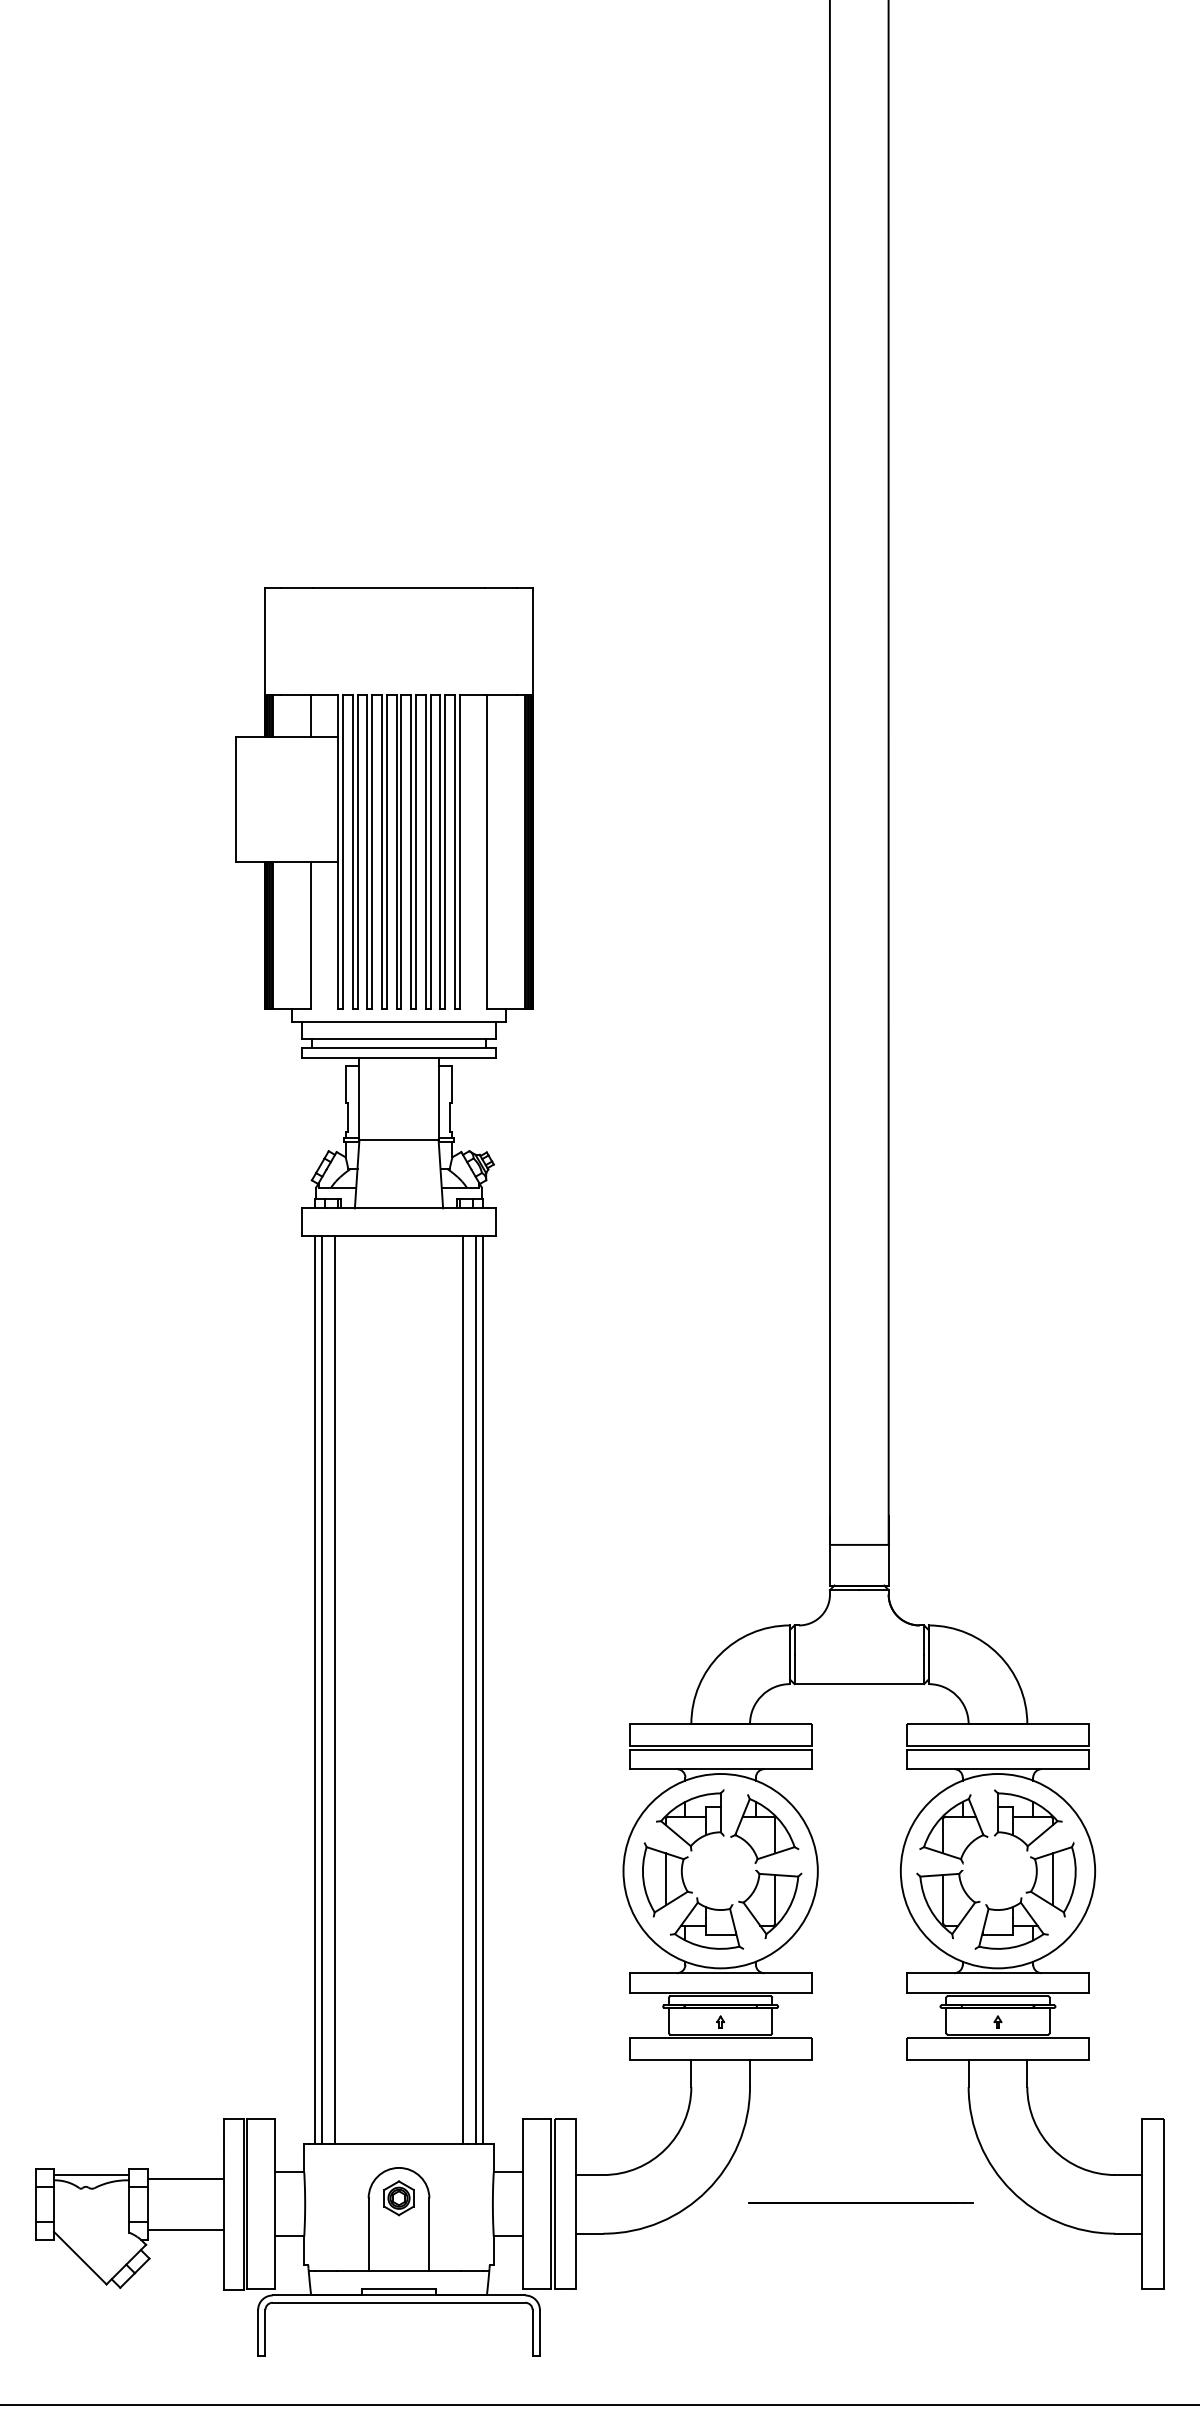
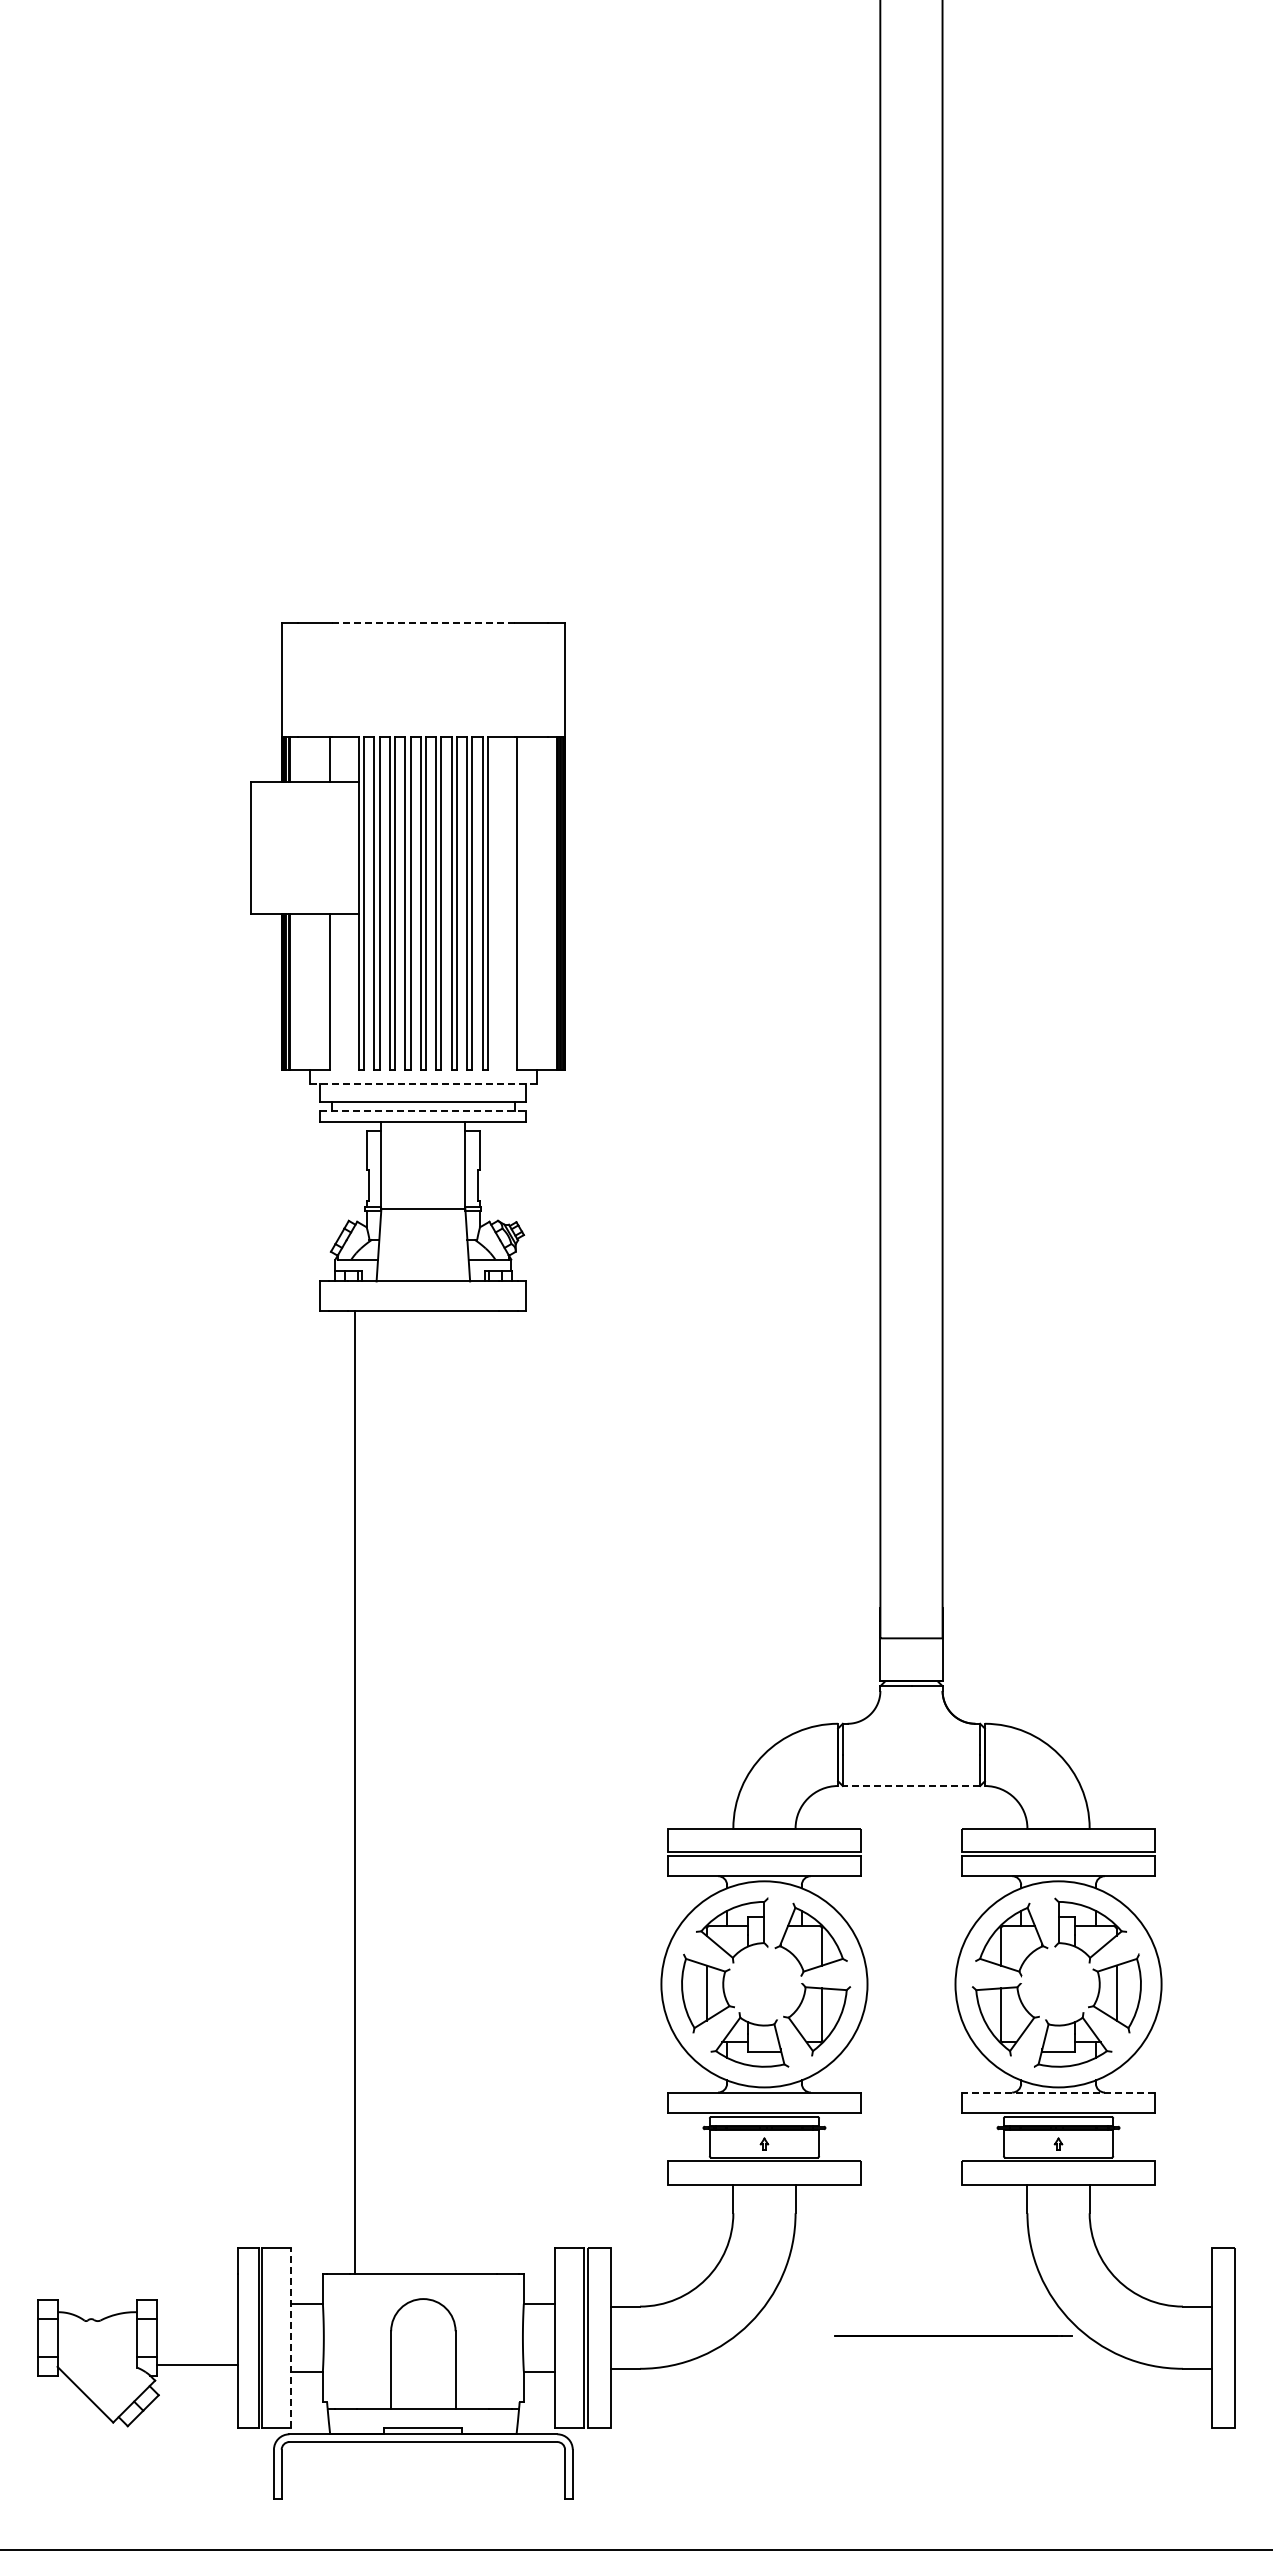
line: (399, 587) -> (423, 623), solid -> dashed
line: (398, 1022) -> (422, 1084), solid -> dashed
line: (399, 1048) -> (423, 1111), solid -> dashed
line: (859, 1684) -> (911, 1786), solid -> dashed
line: (314, 1690) -> (333, 1792), removed
line: (321, 1690) -> (341, 1792), removed
line: (463, 1690) -> (491, 1792), removed
line: (476, 1690) -> (505, 1792), removed
line: (483, 1690) -> (512, 1792), removed
line: (997, 1973) -> (1058, 2092), solid -> dashed
line: (91, 2174) -> (97, 2306), removed
line: (185, 2178) -> (196, 2310), removed
part: (398, 2198) -> (422, 2331), removed
line: (861, 2202) -> (953, 2335), moved
line: (274, 2204) -> (291, 2337), solid -> dashed

